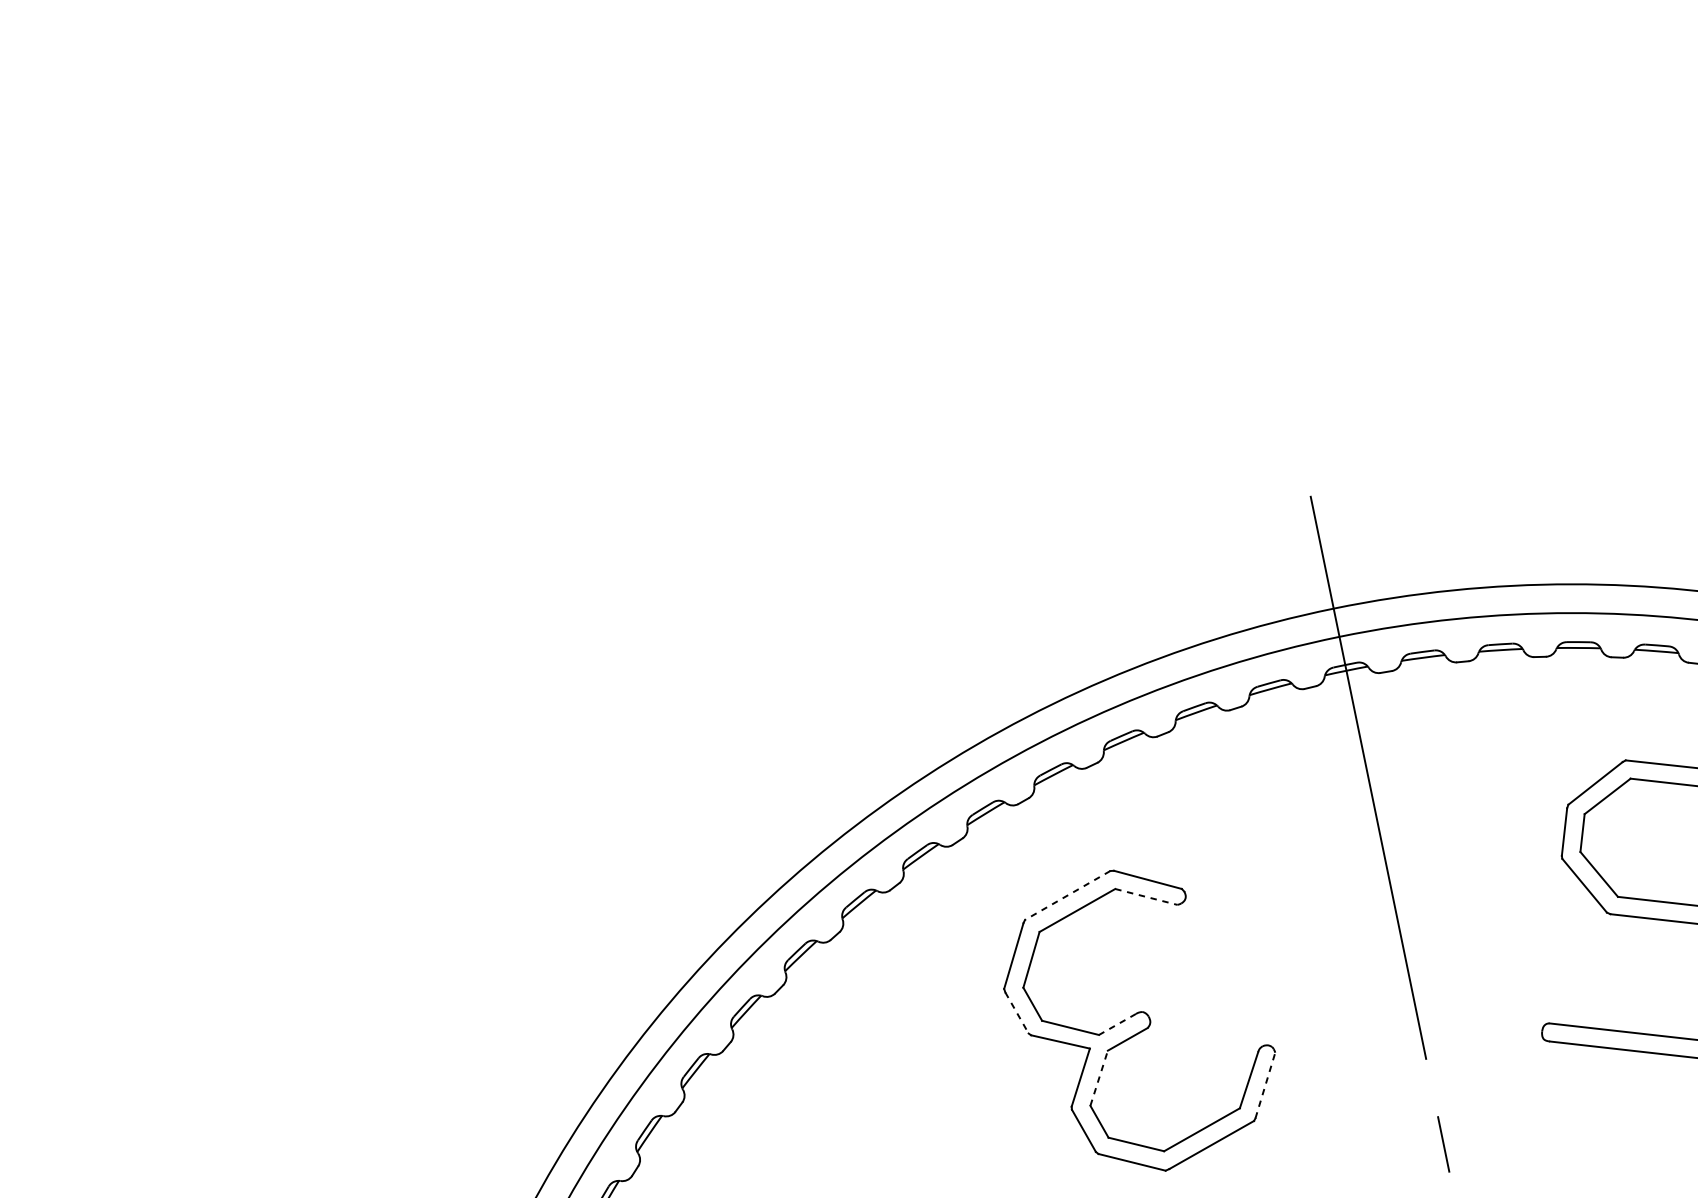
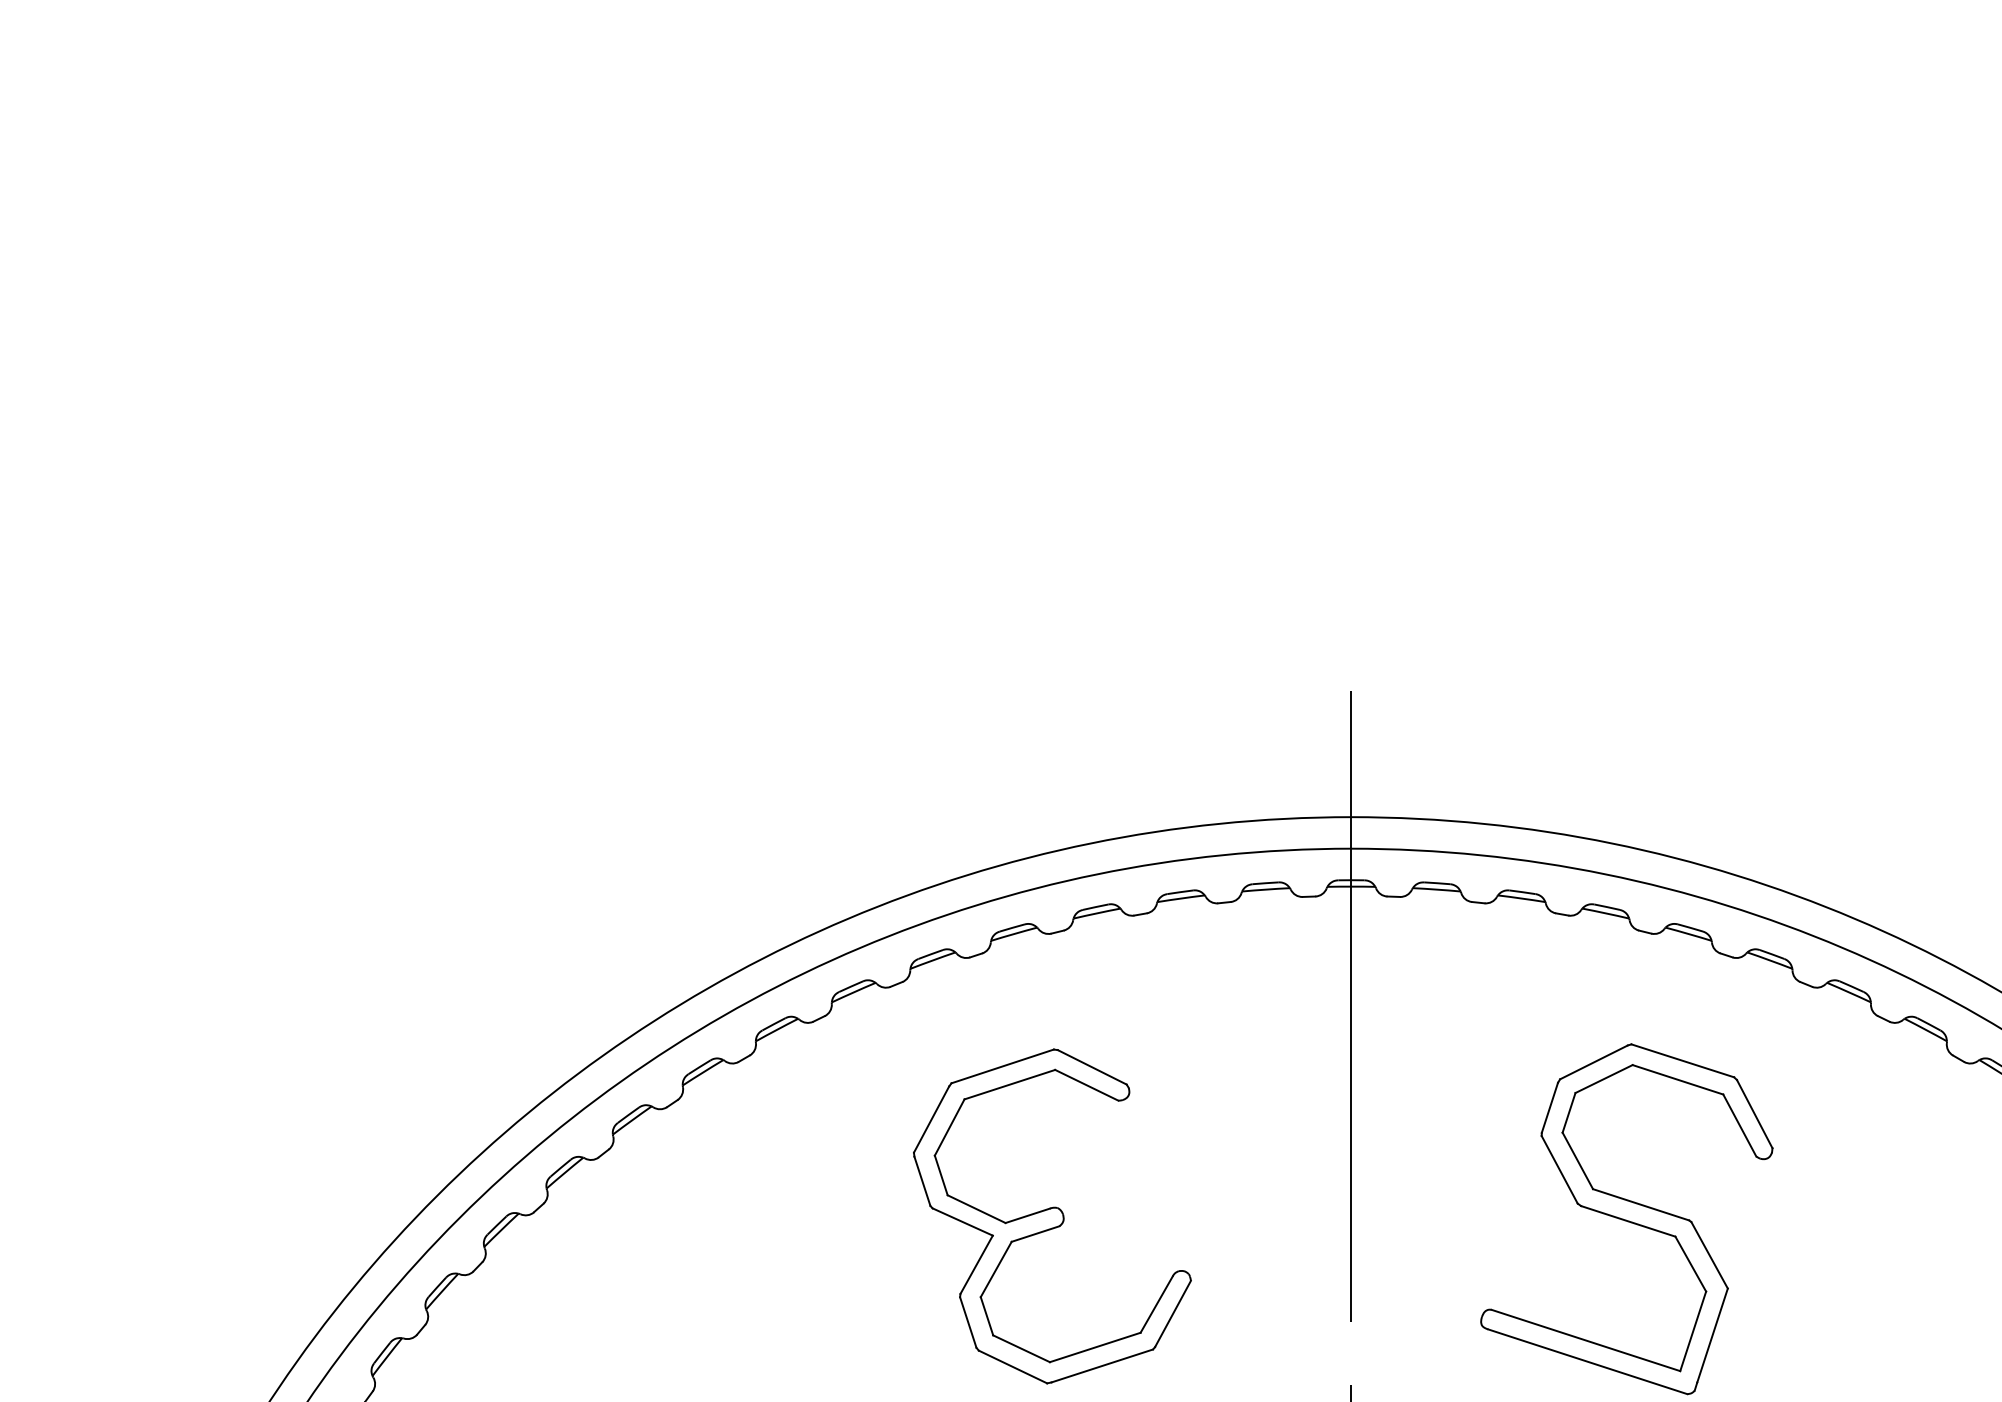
line: (1067, 895) -> (1002, 1066), dashed -> solid
line: (1146, 896) -> (1087, 1085), dashed -> solid
line: (1017, 1013) -> (922, 1181), dashed -> solid
line: (1117, 1024) -> (1027, 1215), dashed -> solid
line: (1099, 1078) -> (996, 1269), dashed -> solid
line: (1265, 1085) -> (1173, 1313), dashed -> solid

